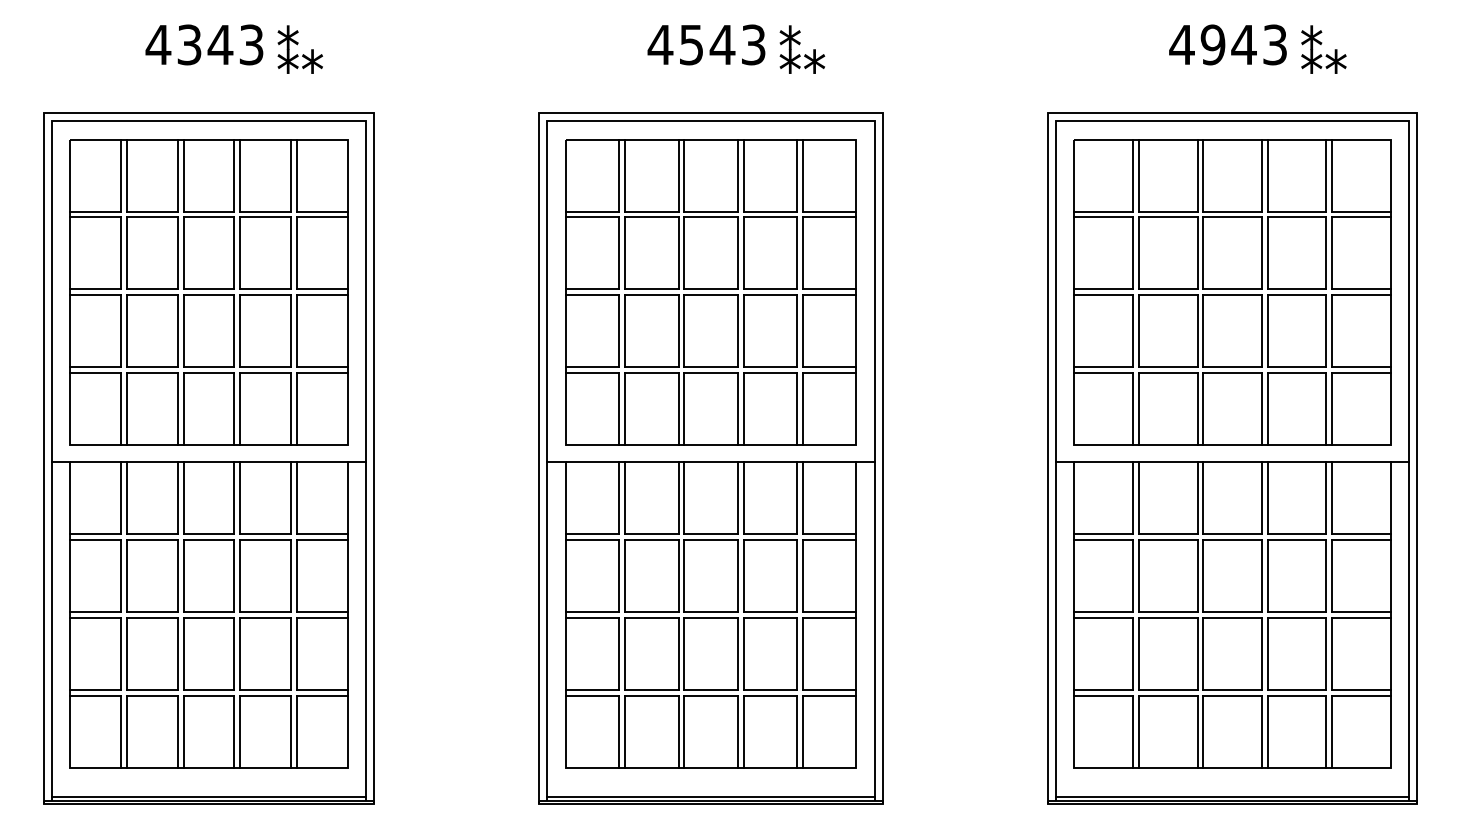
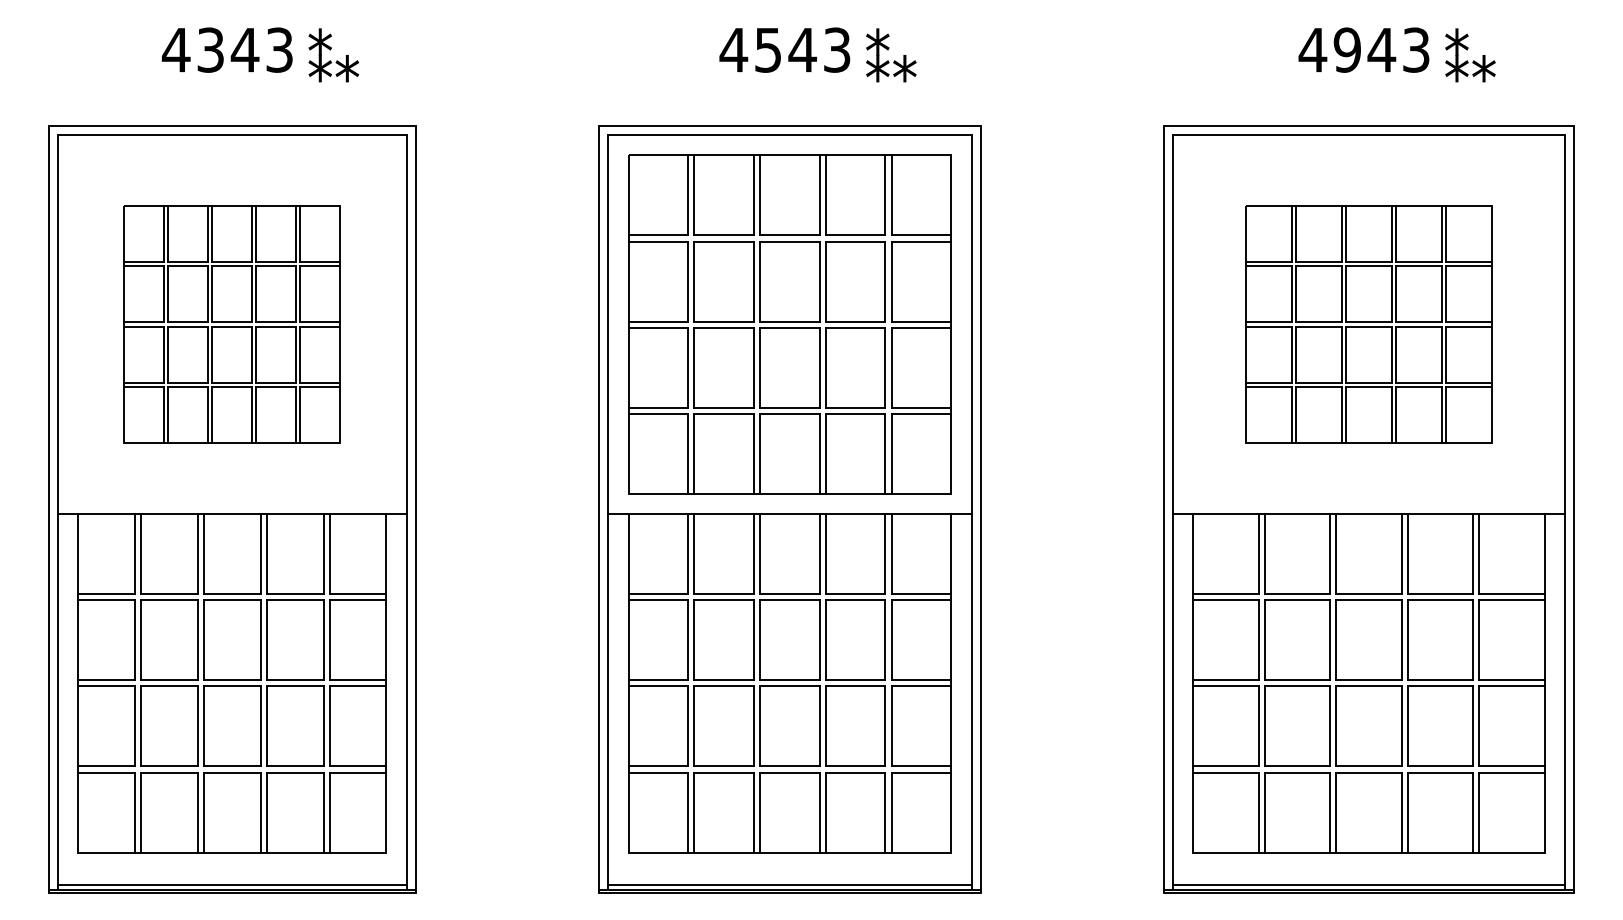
part: (208, 291) -> (231, 324), size x0.7
part: (1232, 291) -> (1368, 324), size x0.7

